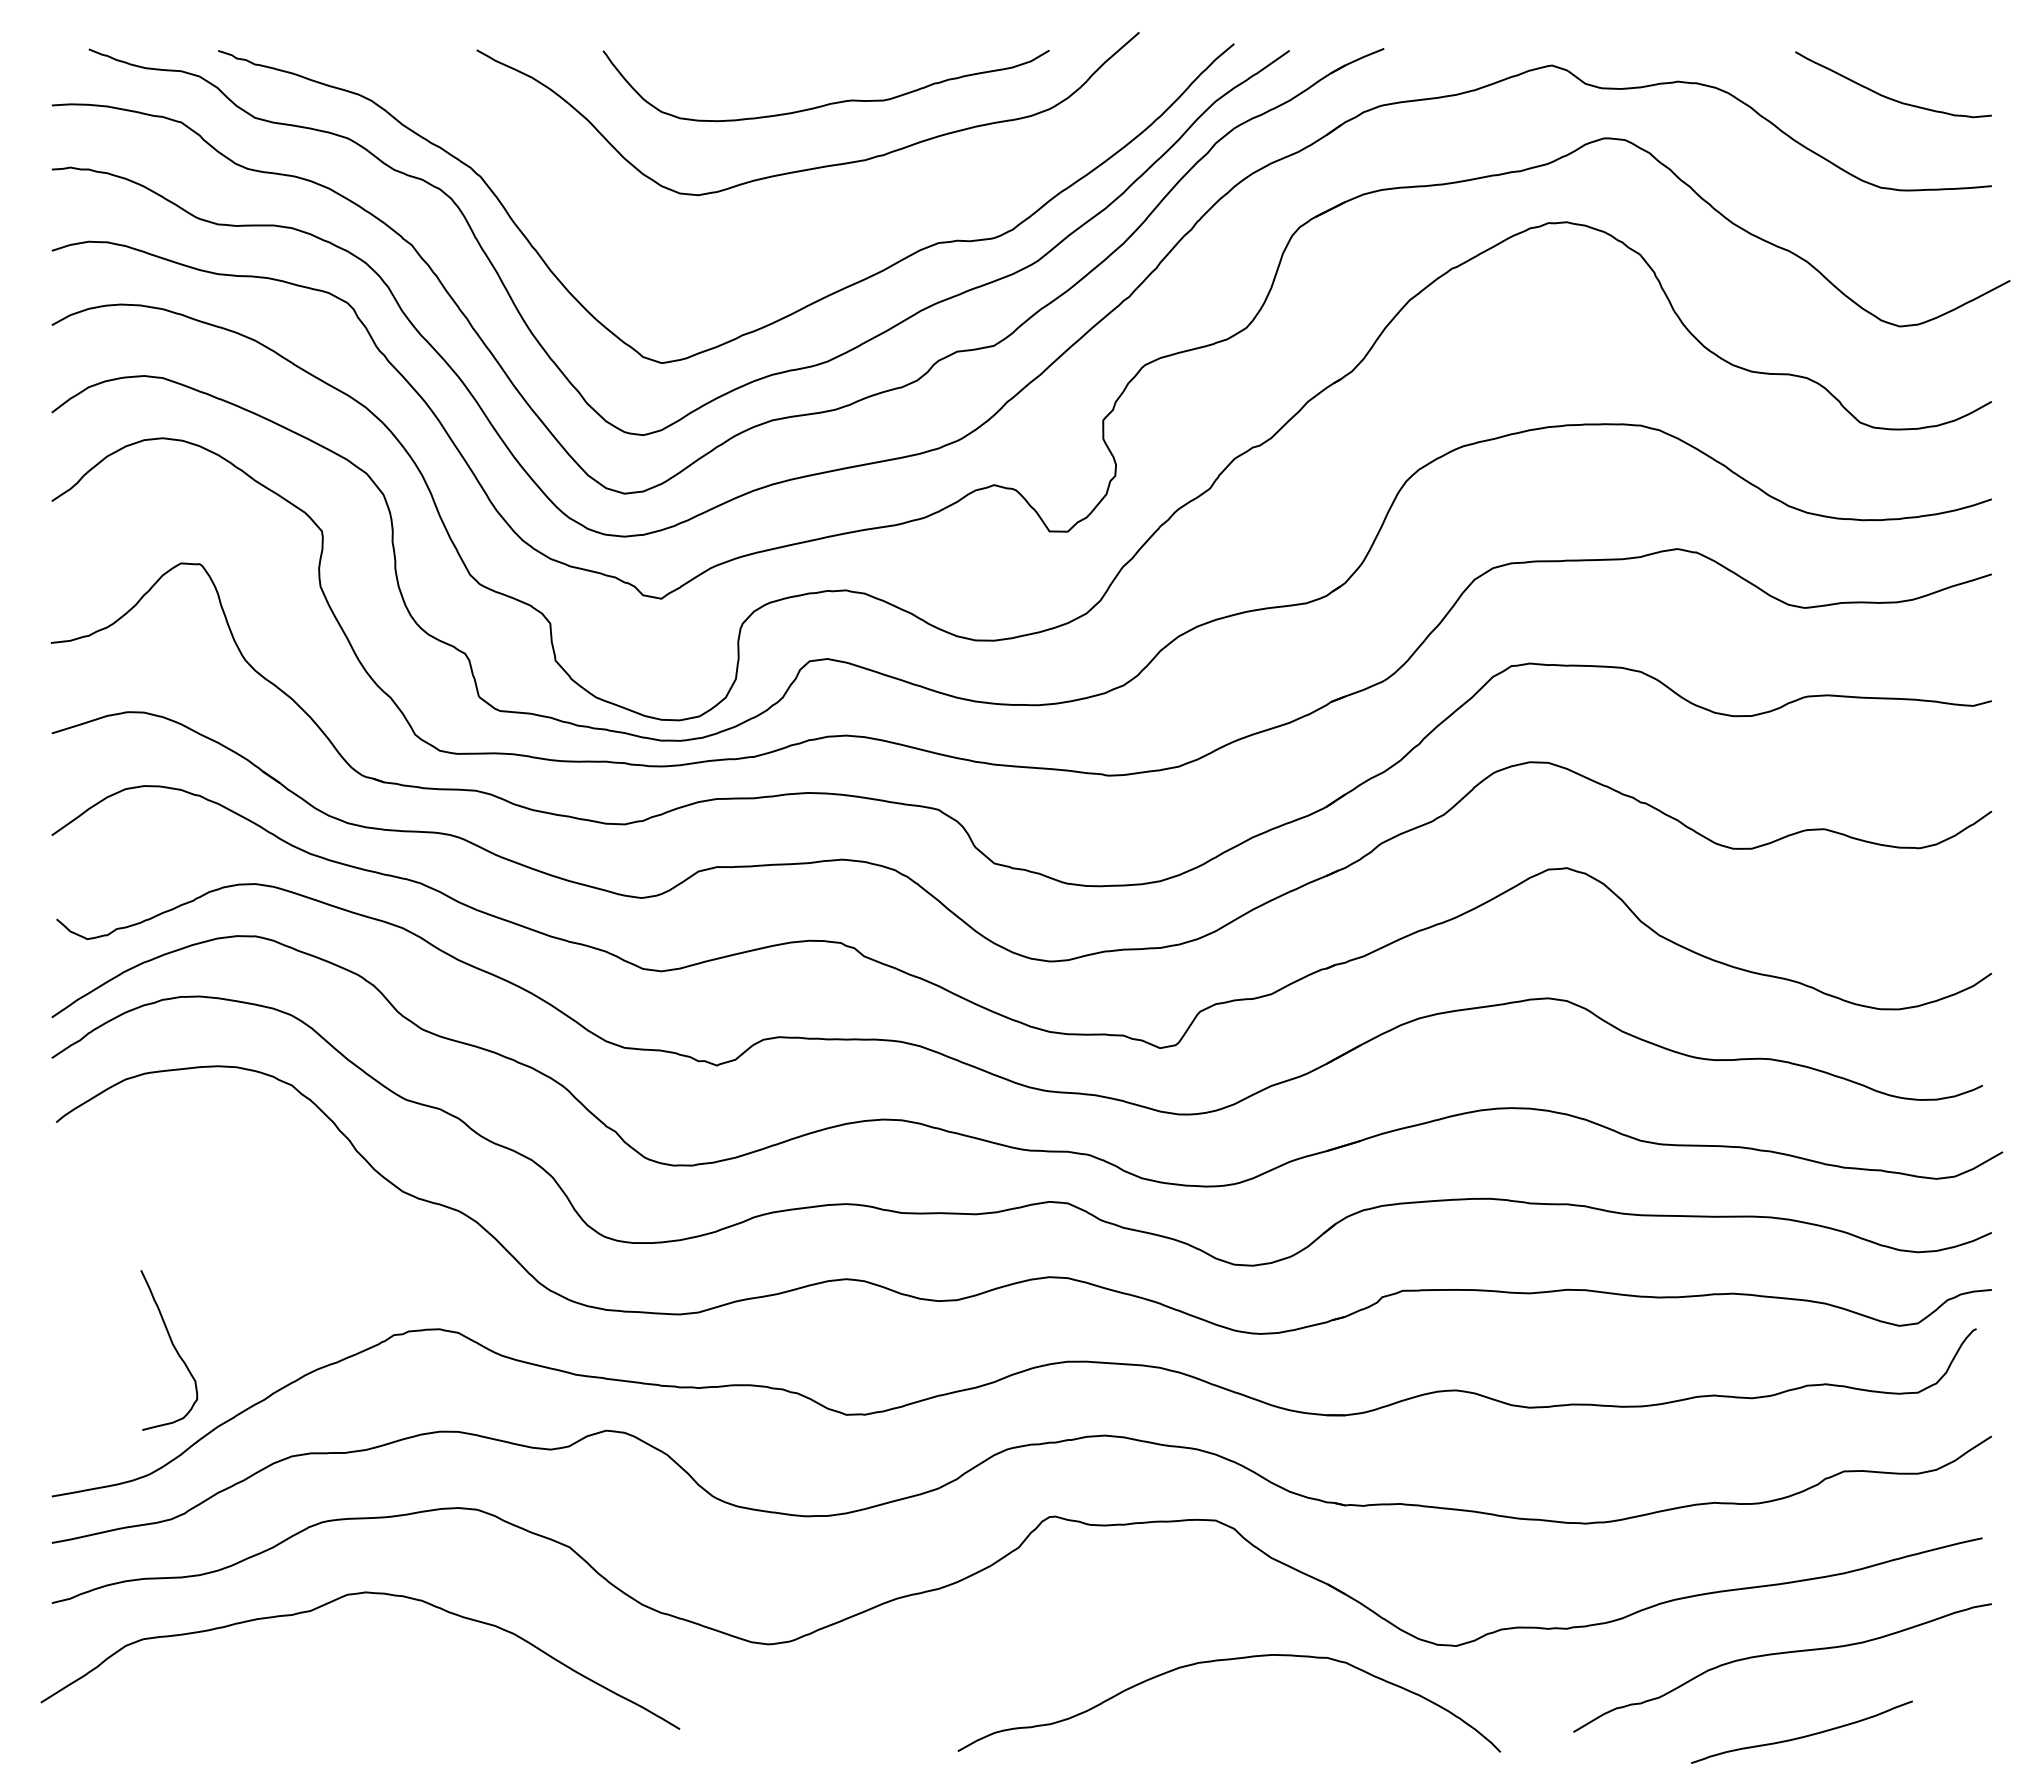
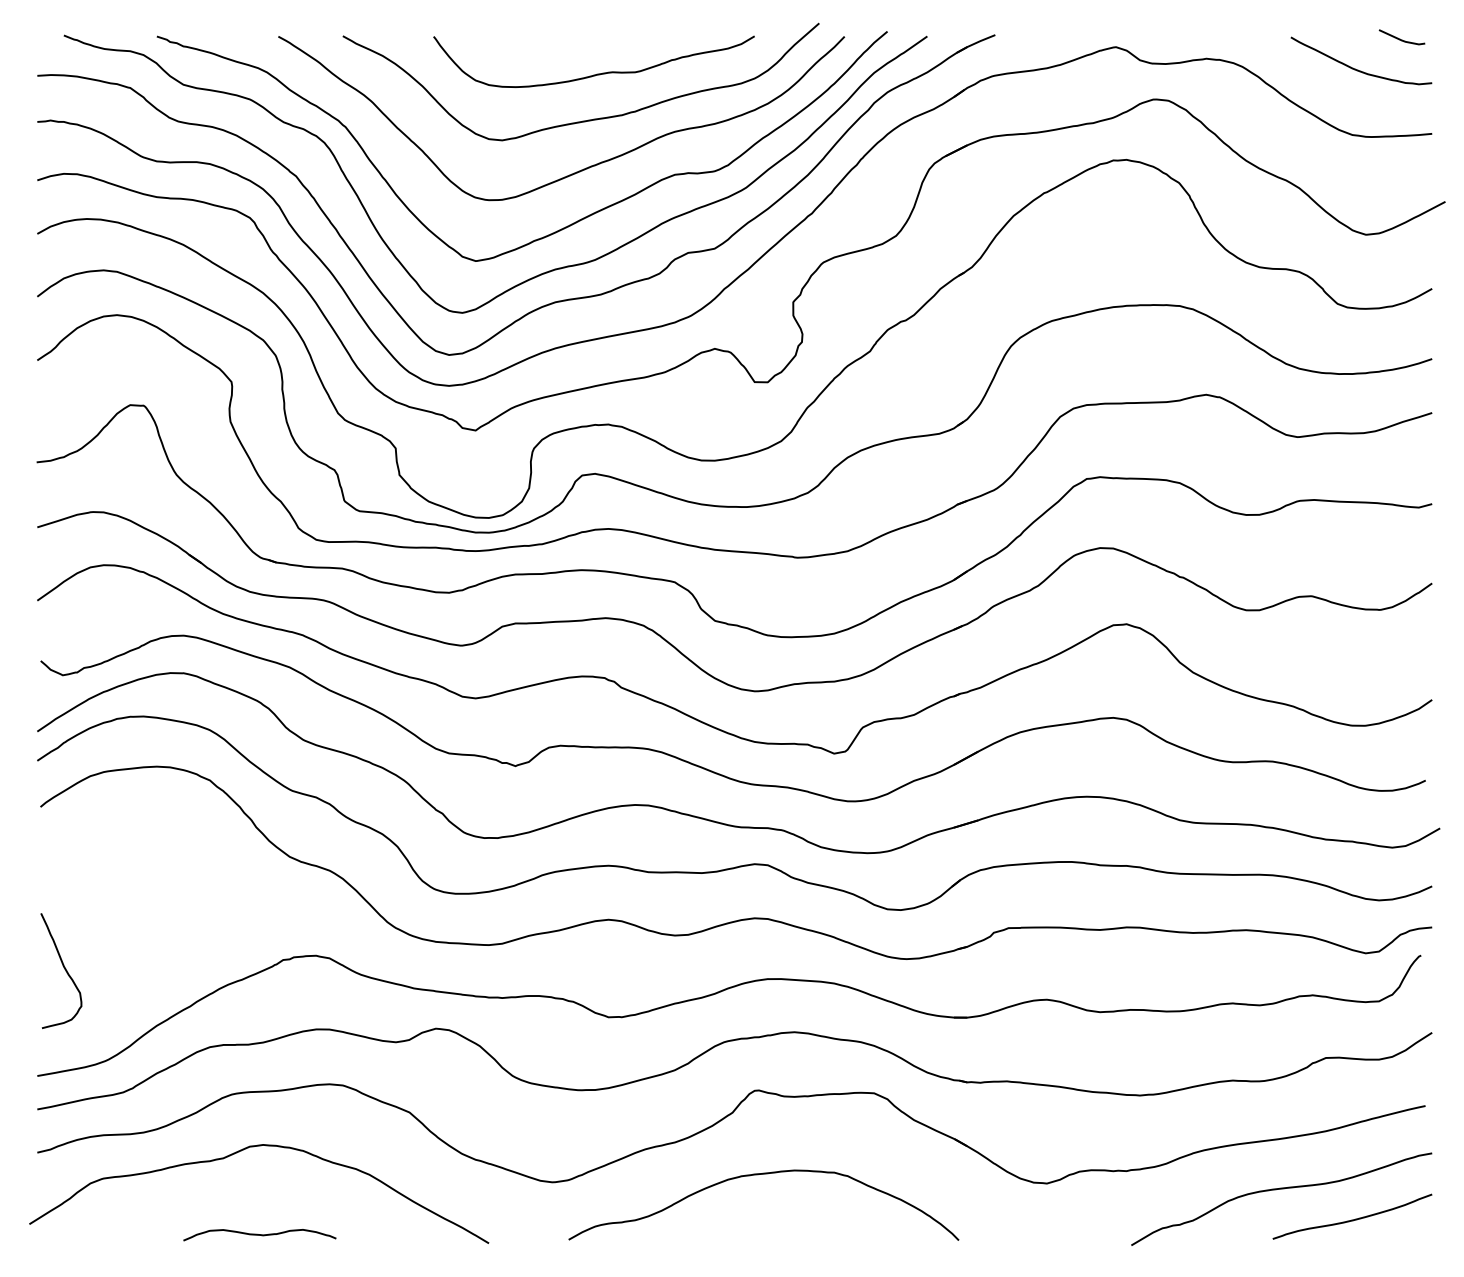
line: (1948, 54) -> (1401, 39), added
curve: (807, 236) -> (580, 170), added
curve: (173, 1347) -> (64, 968), moved
curve: (1219, 1661) -> (756, 1175), moved
curve: (361, 1717) -> (259, 1234), added
curve: (1804, 1735) -> (1354, 1219), moved

